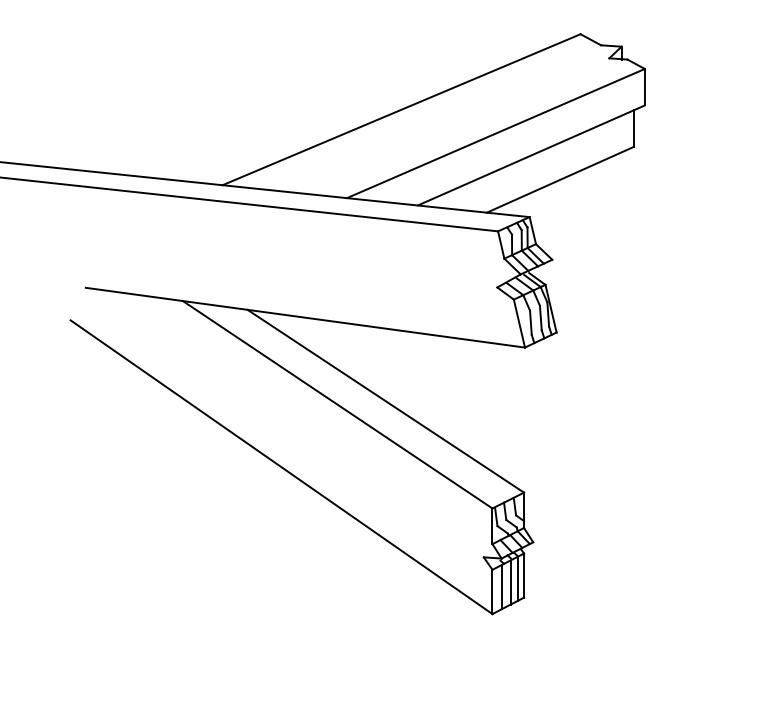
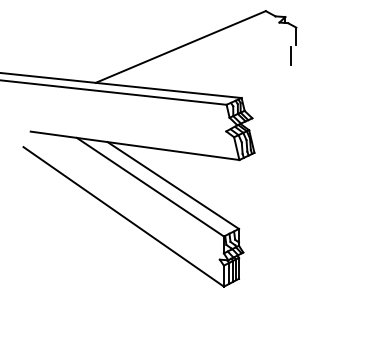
line: (495, 133) -> (225, 58), removed
line: (531, 154) -> (242, 68), removed
line: (560, 178) -> (256, 79), removed

